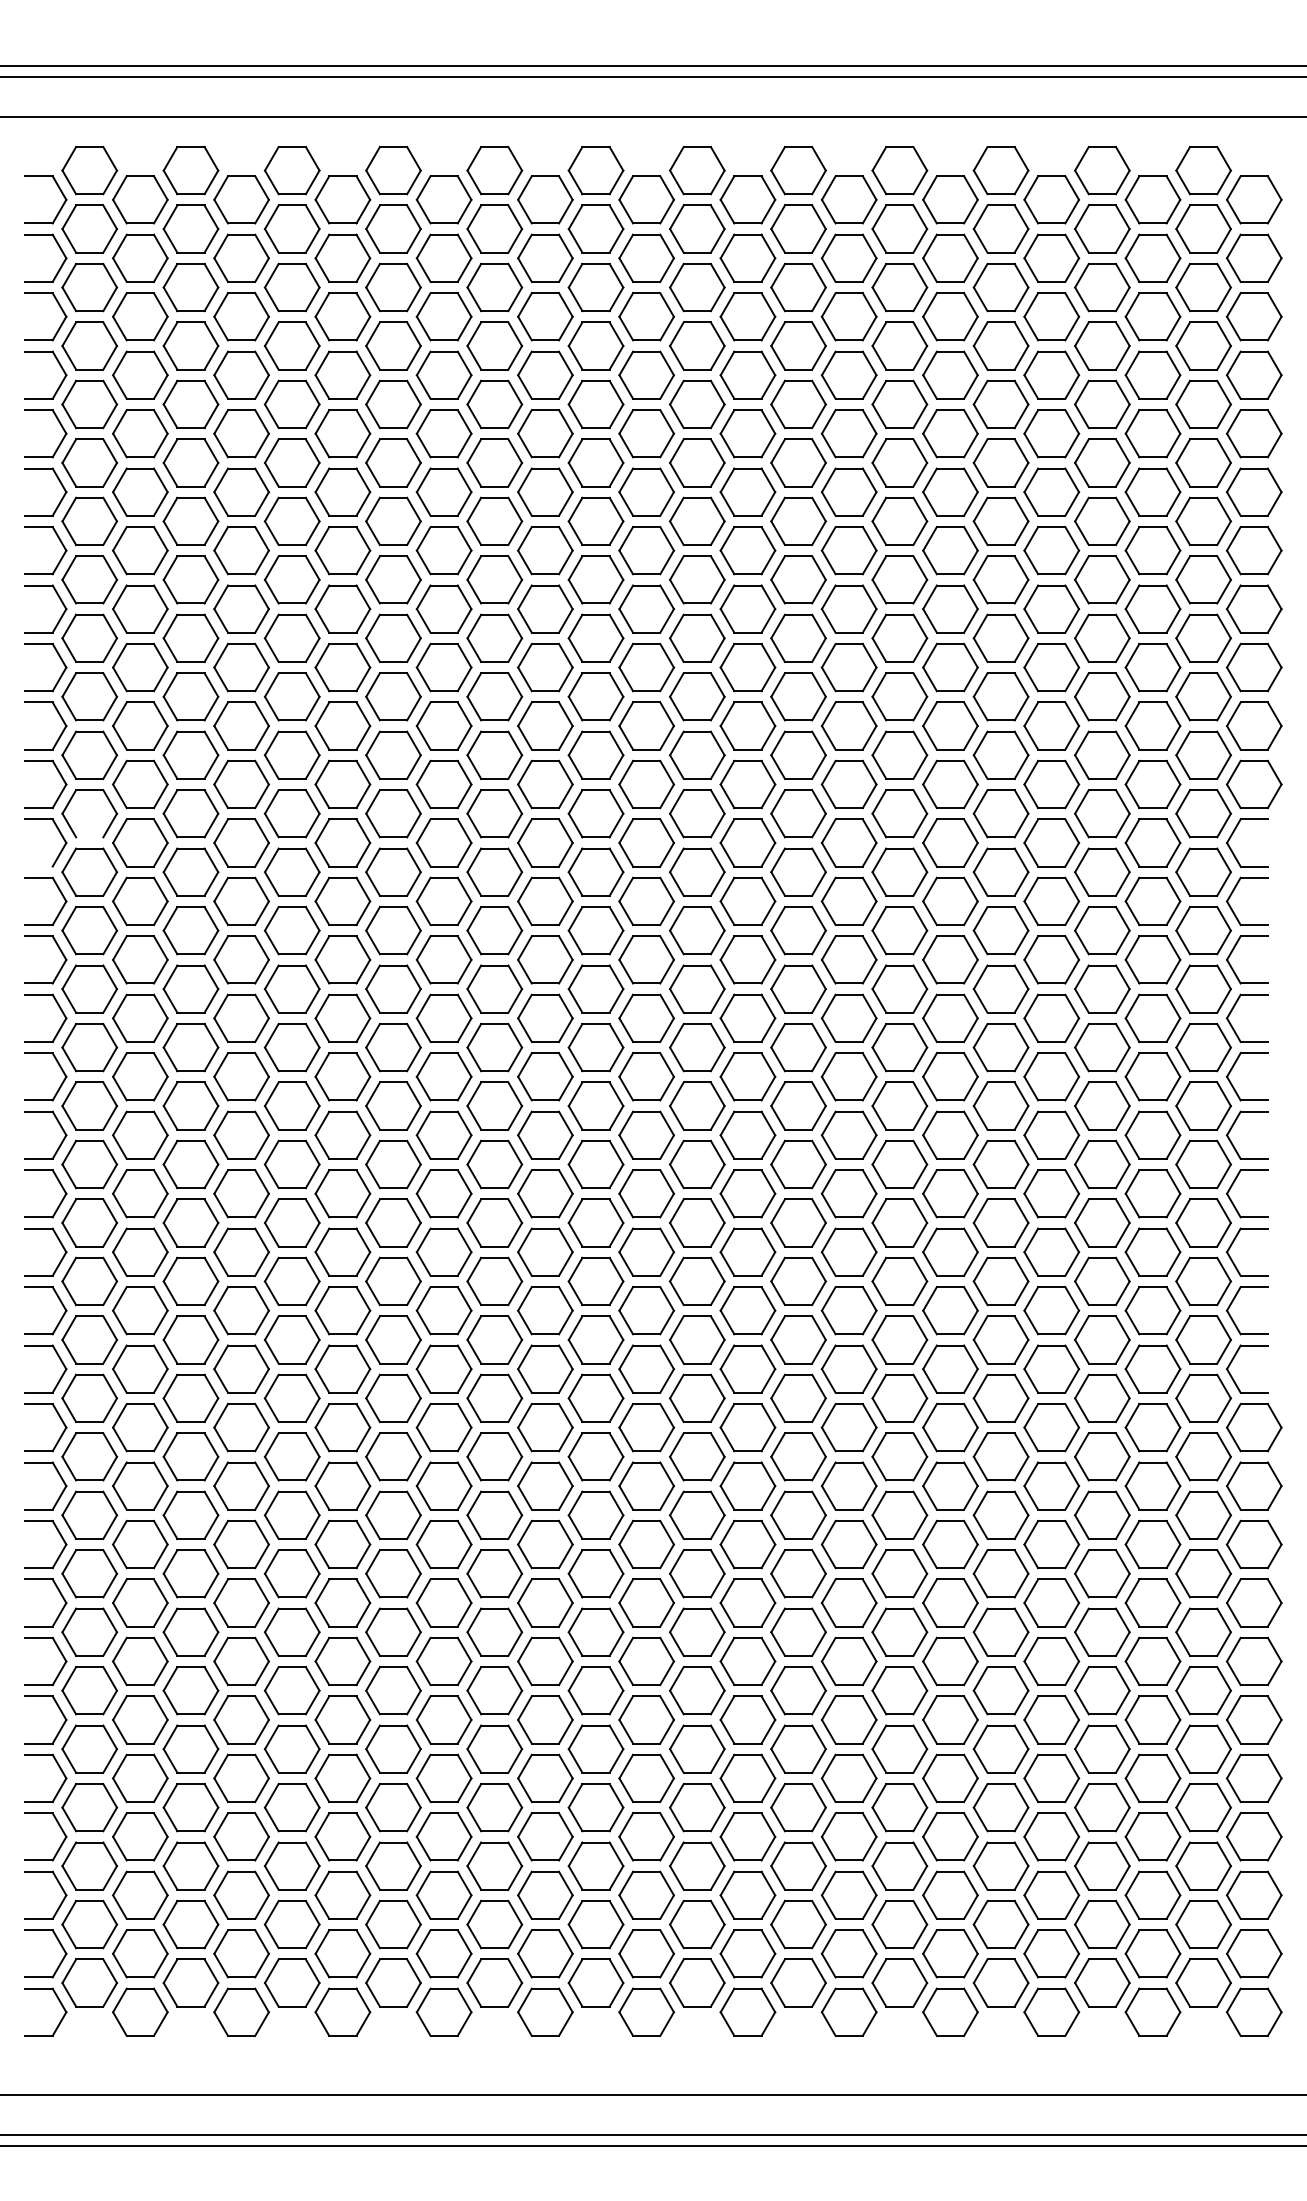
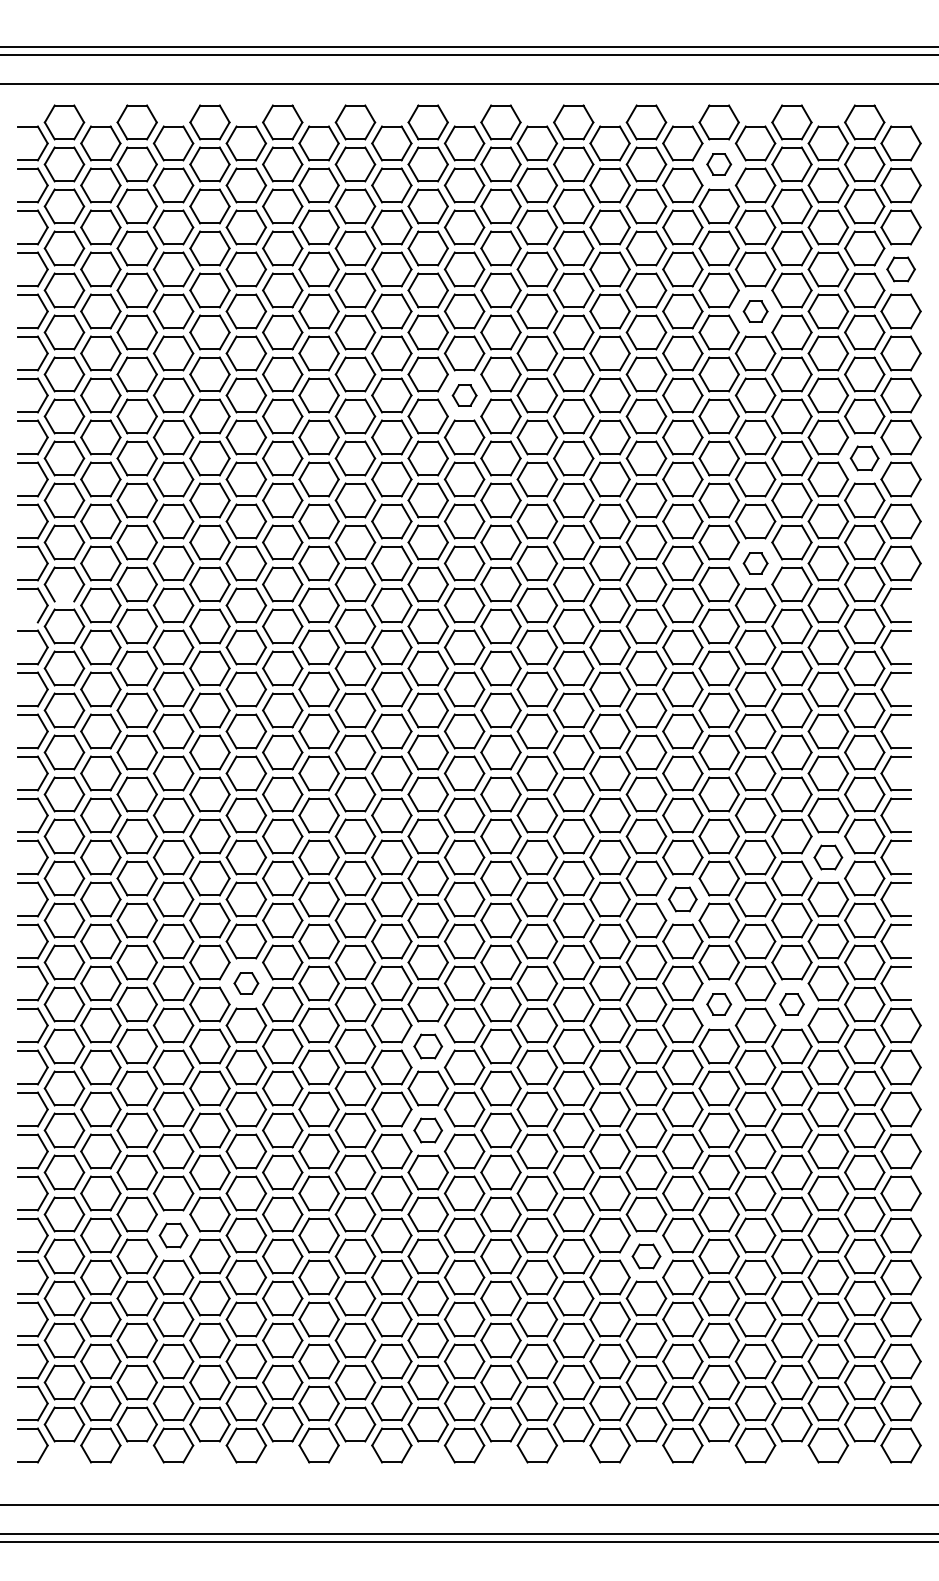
part: (1000, 228) -> (718, 164), size x0.6
part: (1254, 374) -> (901, 268), size x0.7
part: (1051, 433) -> (755, 311), size x0.6
part: (646, 550) -> (464, 395), size x0.6
part: (1203, 637) -> (864, 457), size x0.7
part: (1051, 784) -> (755, 563), size x0.6
part: (1152, 1193) -> (827, 857), size x0.7
part: (950, 1251) -> (682, 898), size x0.7
part: (342, 1368) -> (246, 983), size x0.6
part: (1000, 1397) -> (718, 1003), size x0.6
part: (1102, 1397) -> (792, 1003), size x0.6
part: (595, 1456) -> (427, 1046), size x0.7
part: (595, 1573) -> (427, 1130), size x0.7
part: (241, 1719) -> (173, 1235), size x0.7
part: (899, 1748) -> (646, 1256), size x0.7

